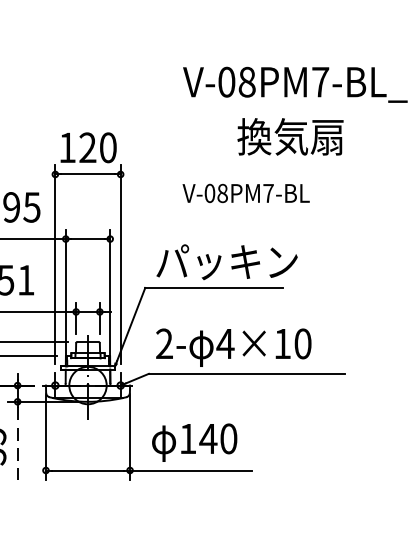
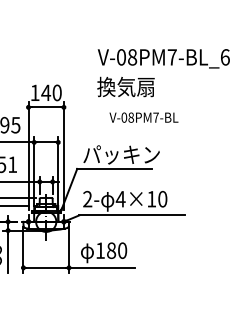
text: (289, 135) -> (125, 86), moved
text: (88, 147) -> (46, 92), 120 -> 140
text: (245, 193) -> (143, 117), moved
text: (208, 438) -> (111, 250), 140 -> 180
line: (18, 444) -> (8, 253), dashed -> solid

